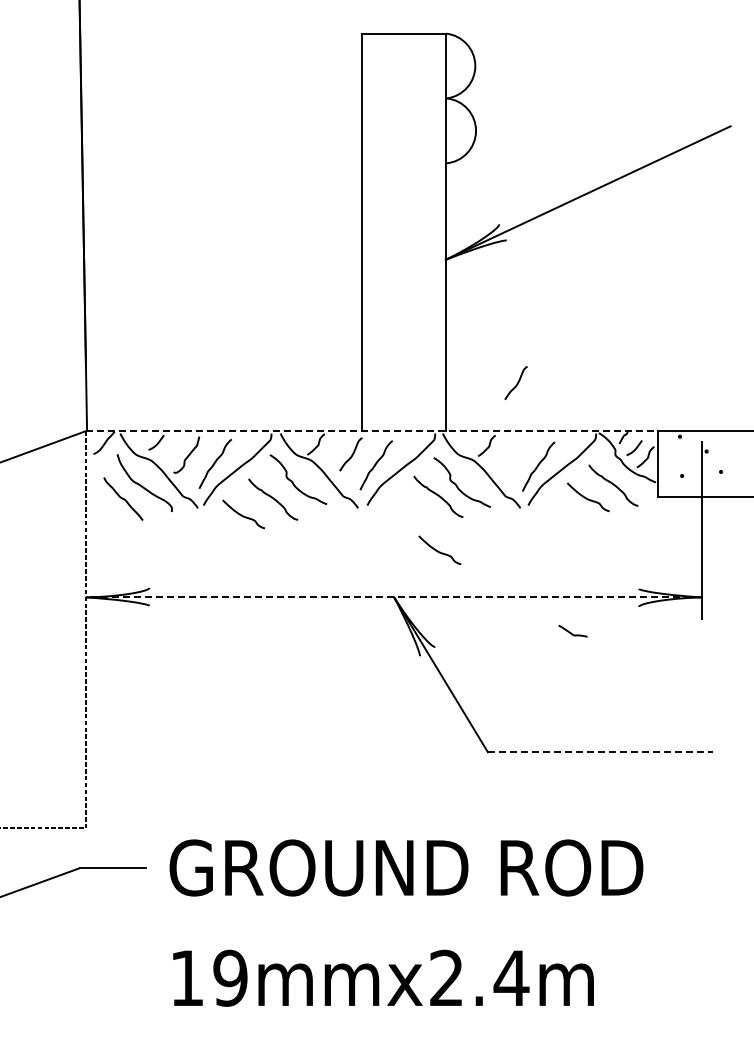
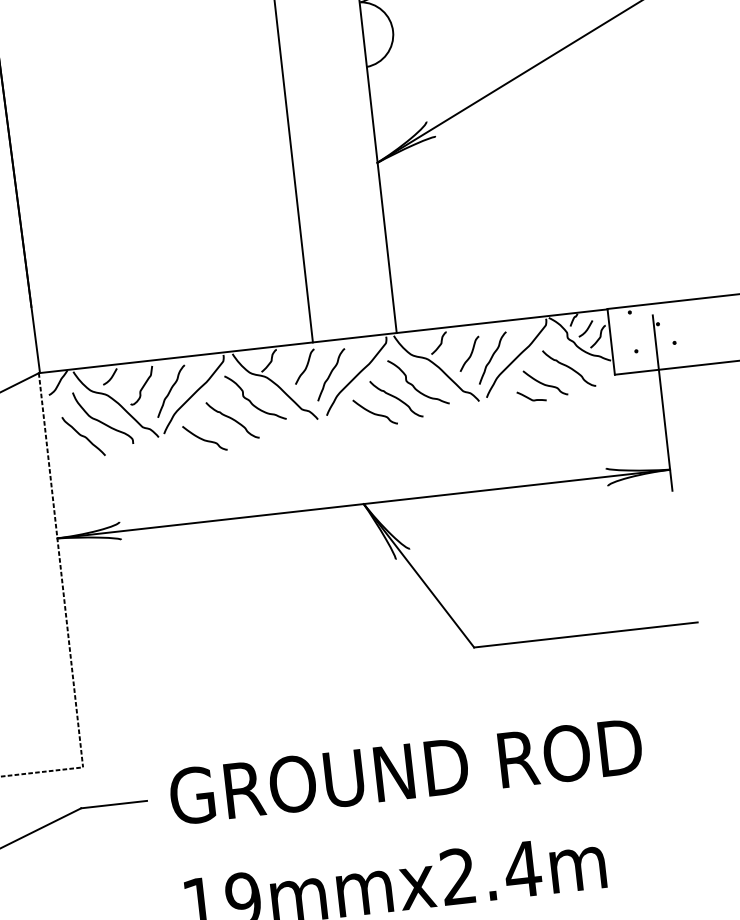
curve: (516, 383) -> (470, 354), moved
line: (372, 431) -> (323, 341), dashed -> solid
curve: (438, 550) -> (373, 412), moved
line: (393, 597) -> (363, 504), dashed -> solid
curve: (570, 631) -> (529, 397), moved
line: (600, 752) -> (586, 635), dashed -> solid

